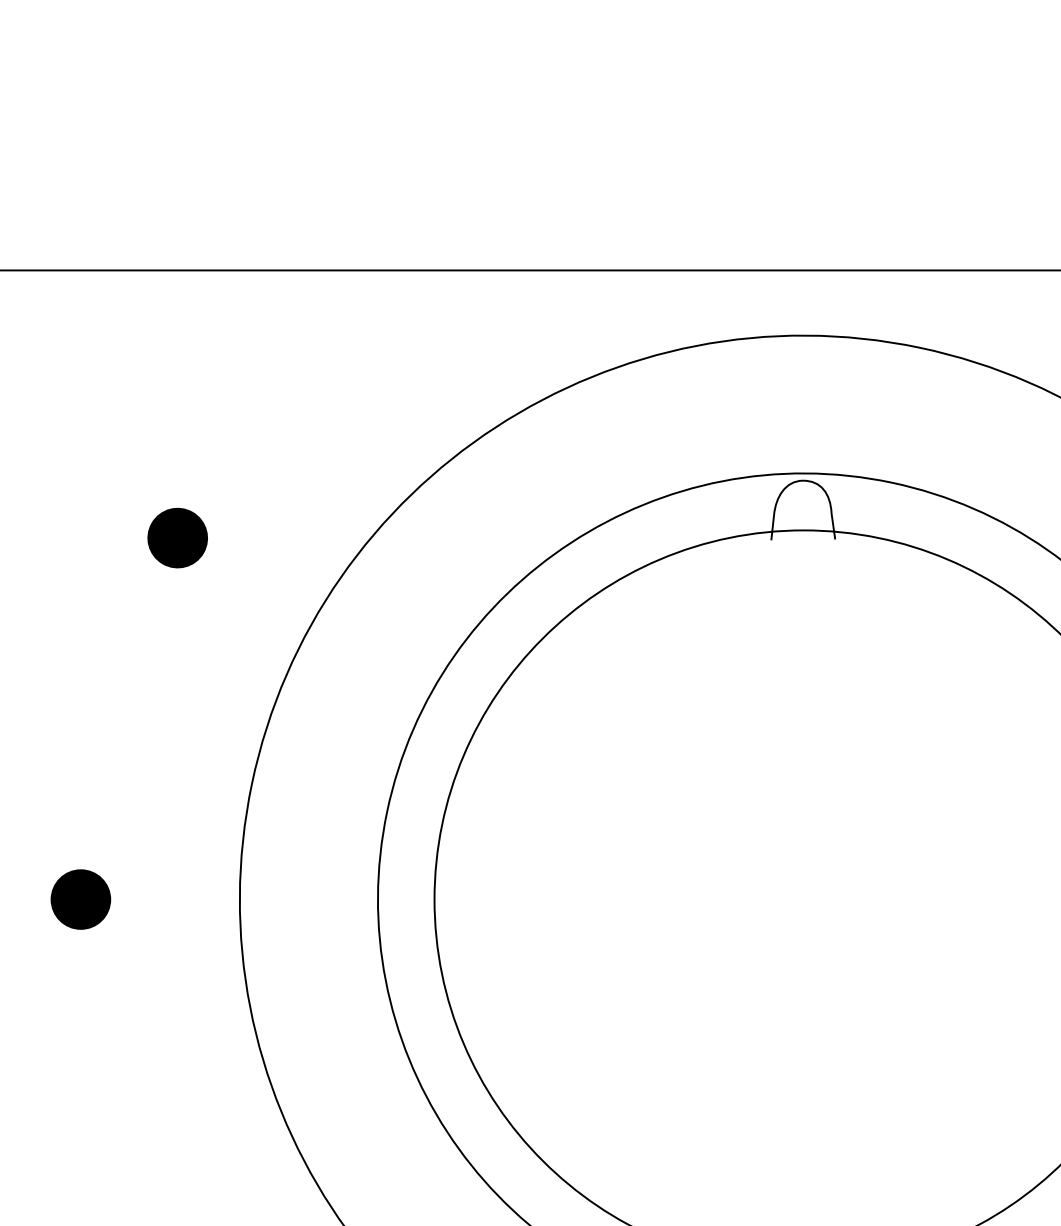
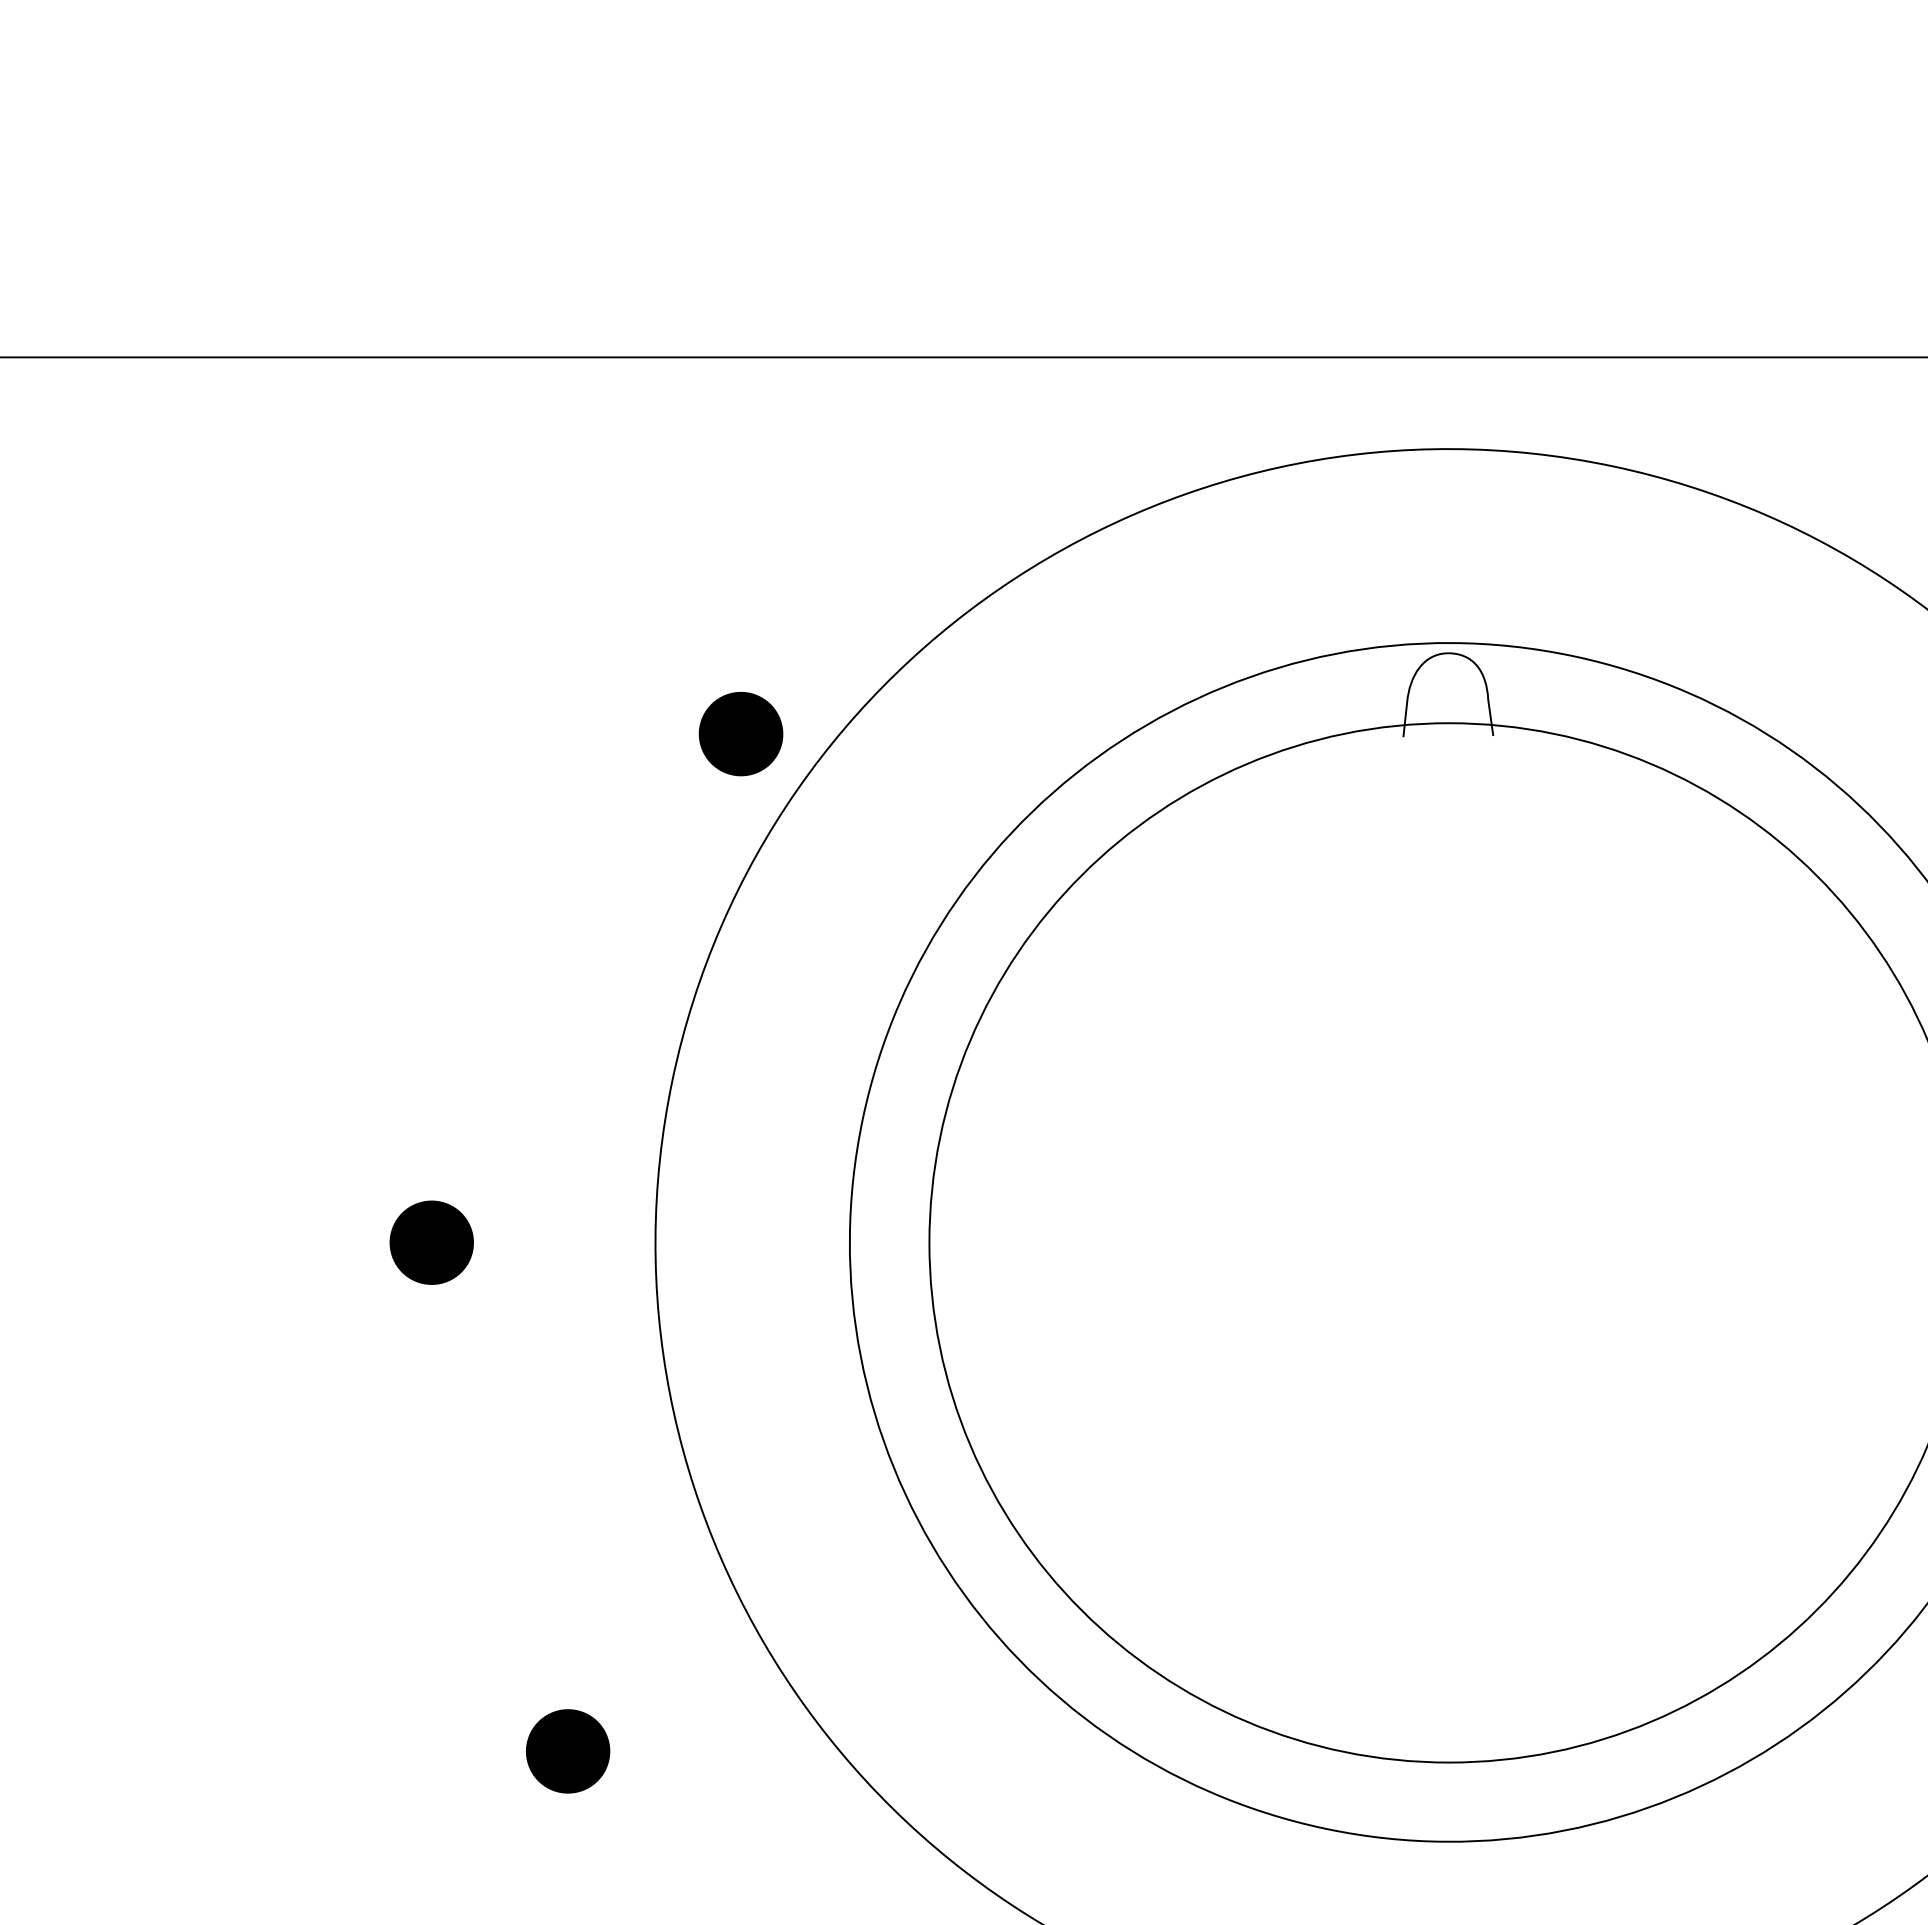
part: (177, 537) -> (740, 733), moved

